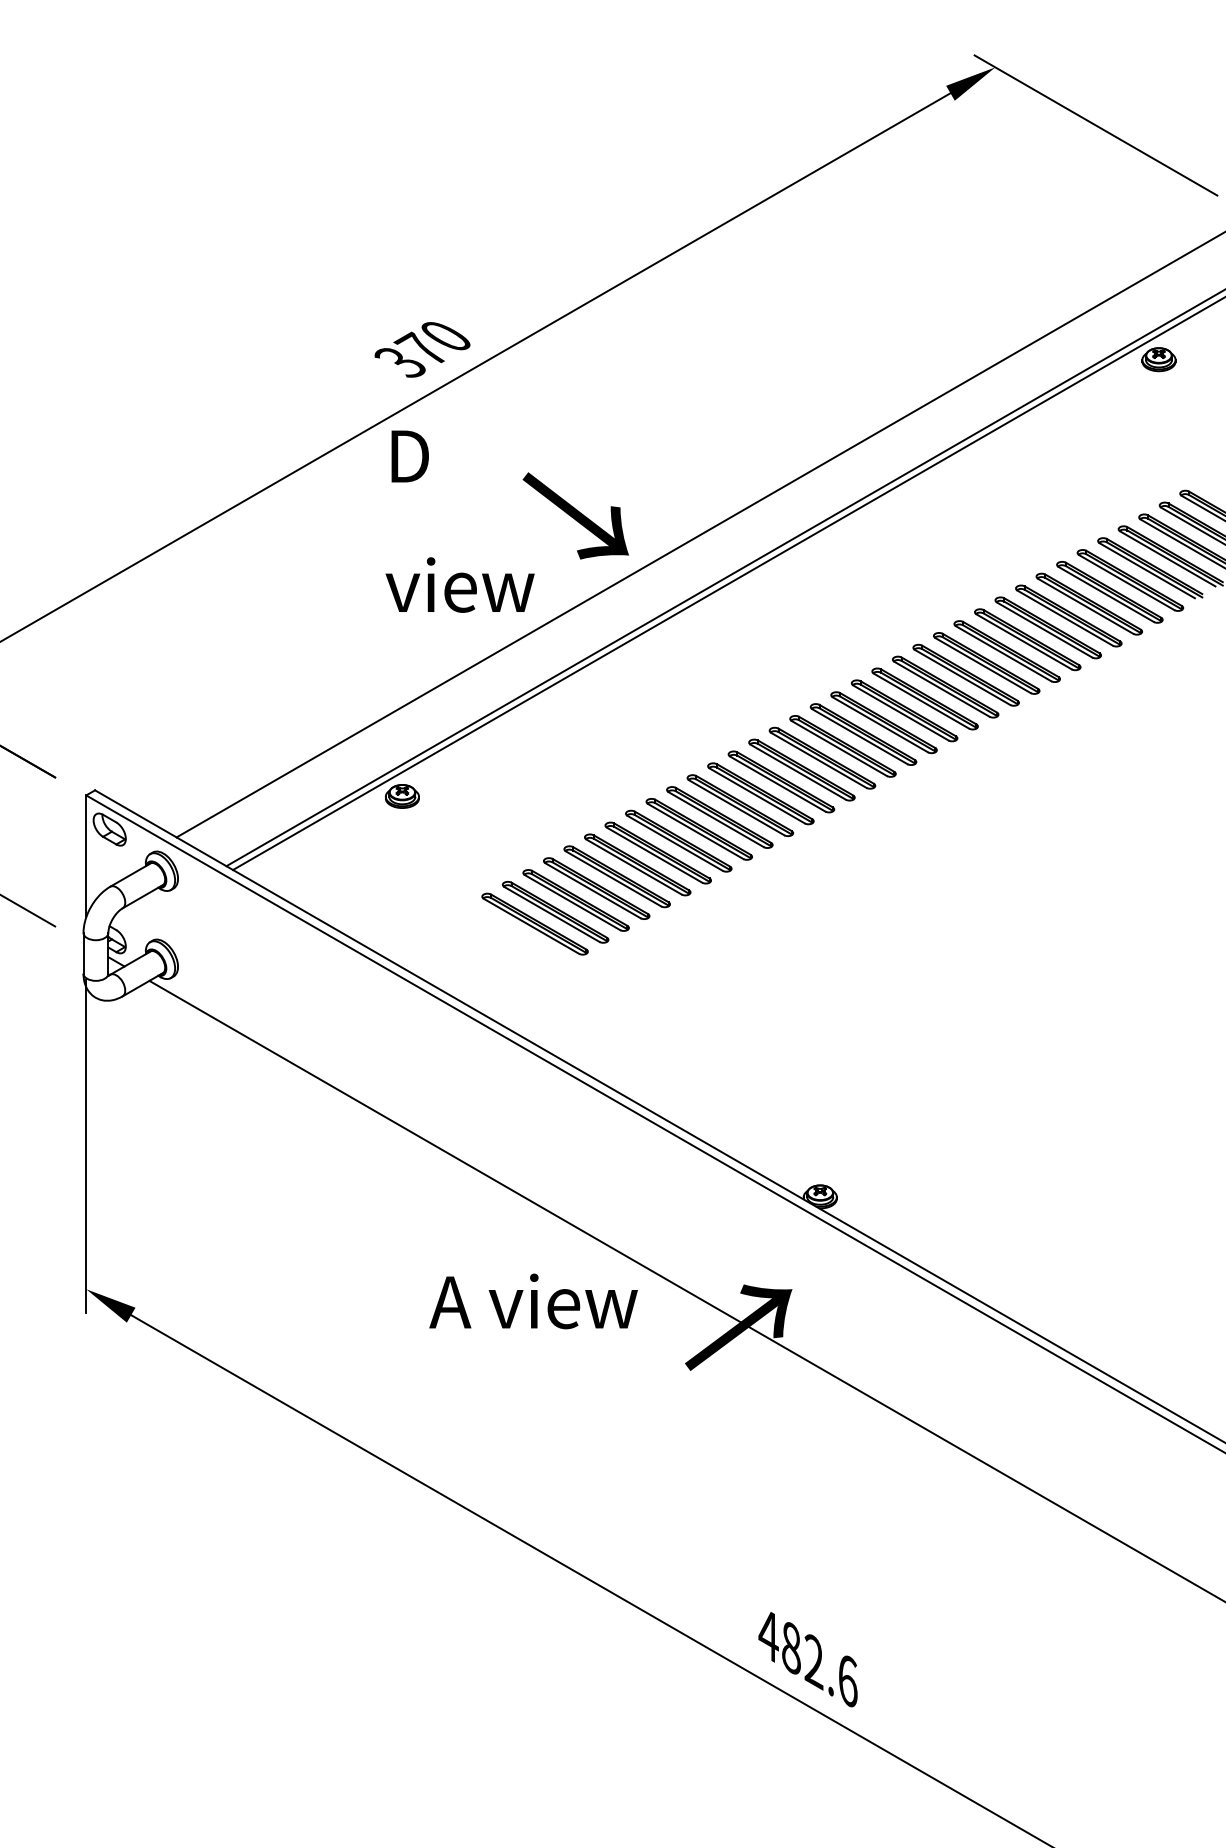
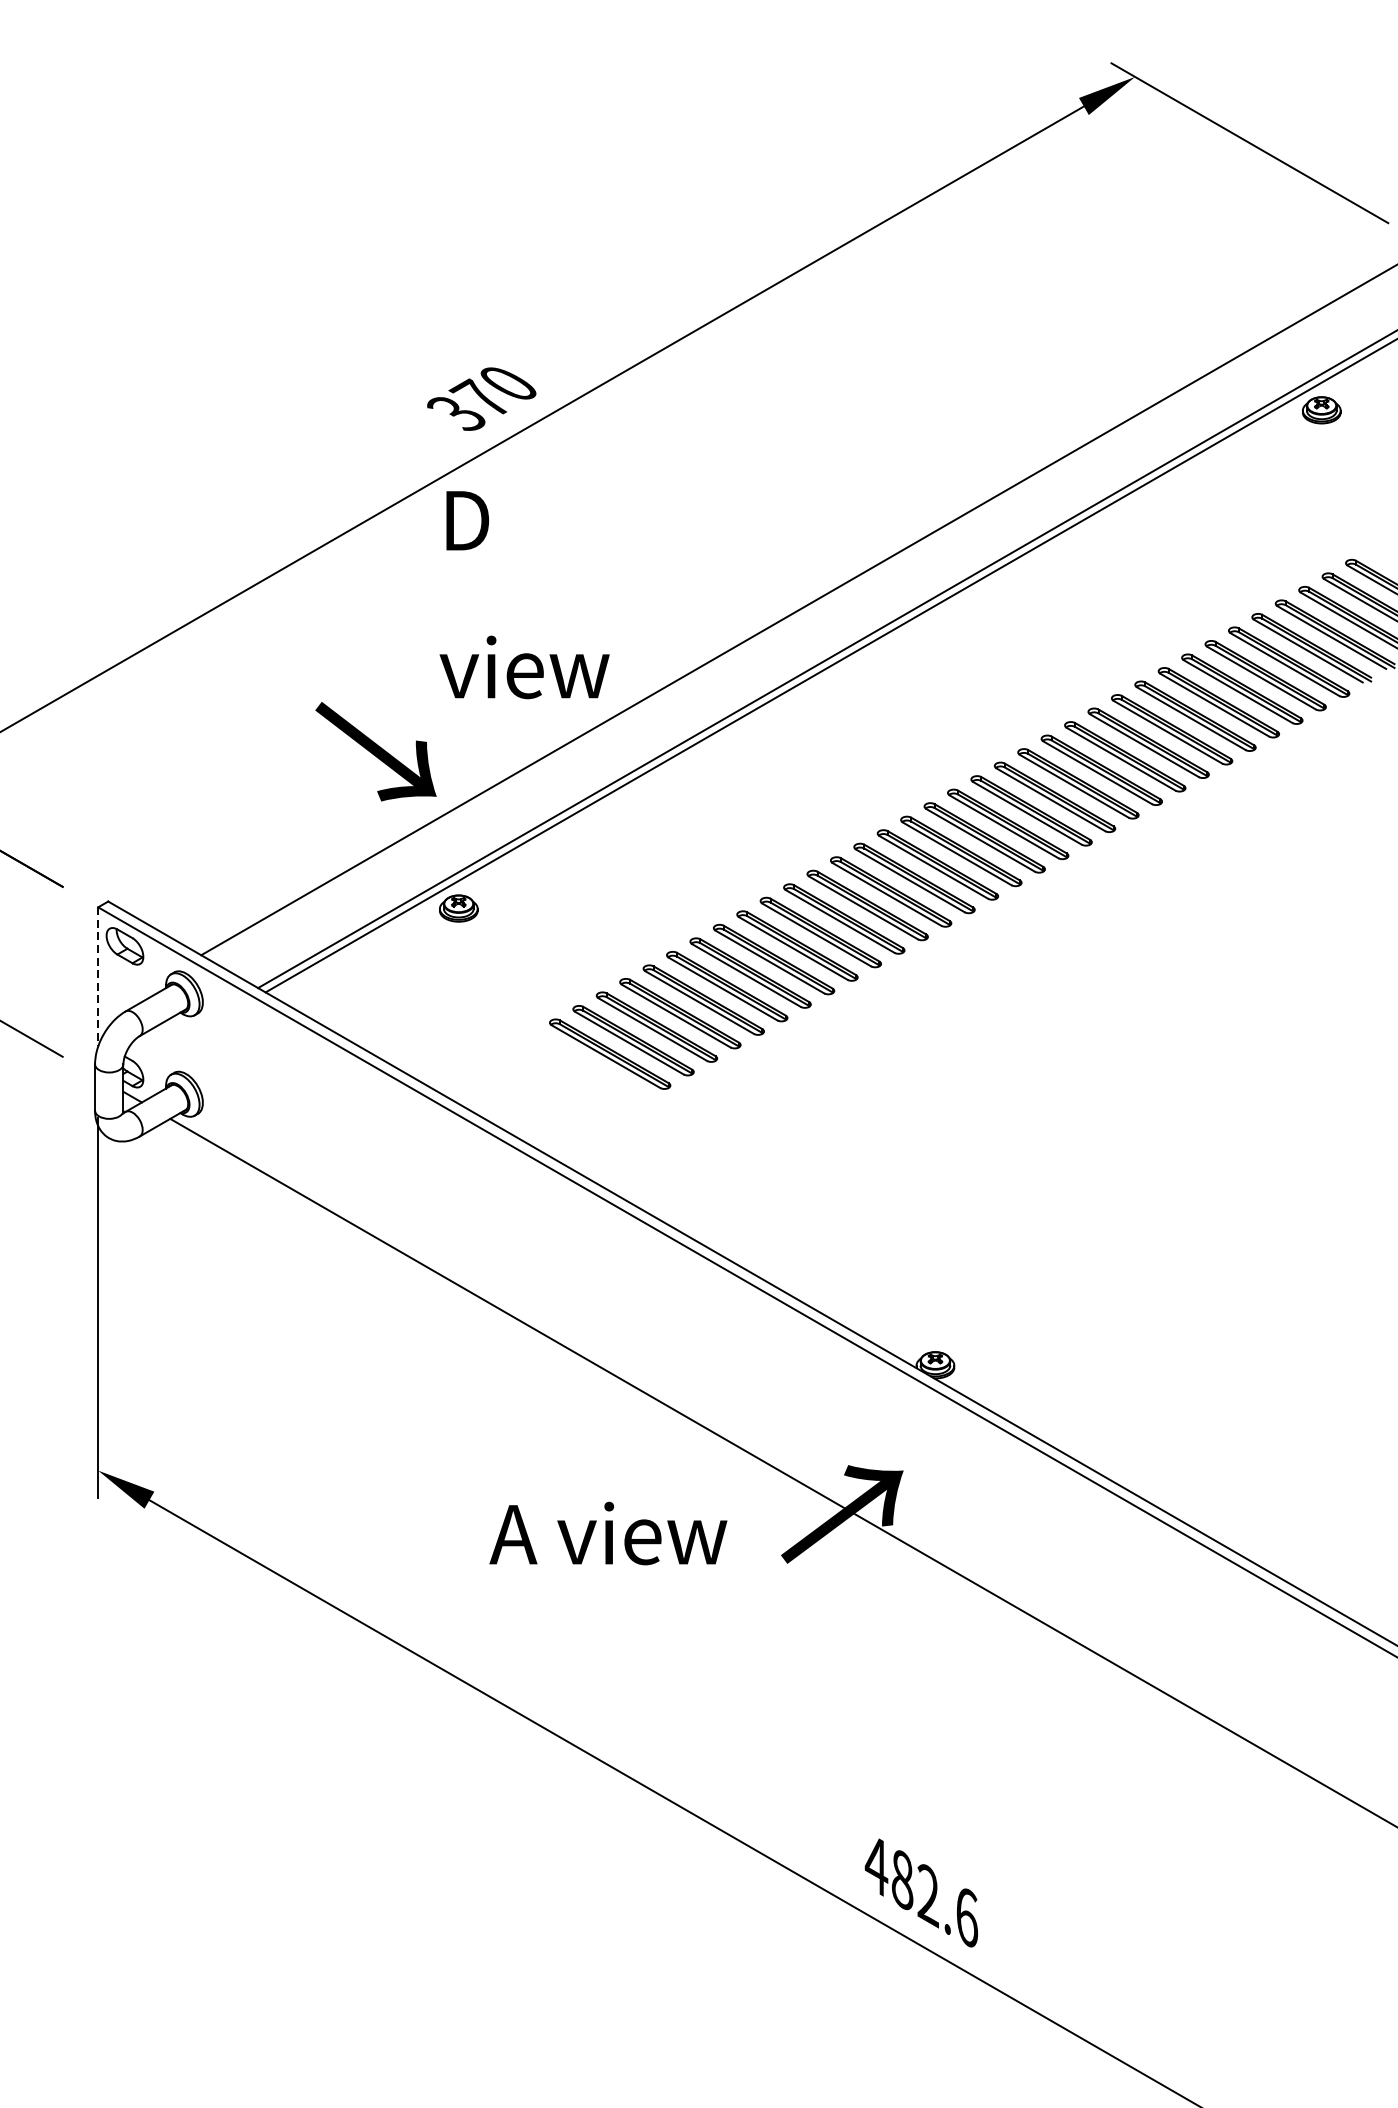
text: (575, 515) -> (375, 751), moved
line: (86, 856) -> (98, 977), solid -> dashed
text: (533, 1301) -> (608, 1533), moved

